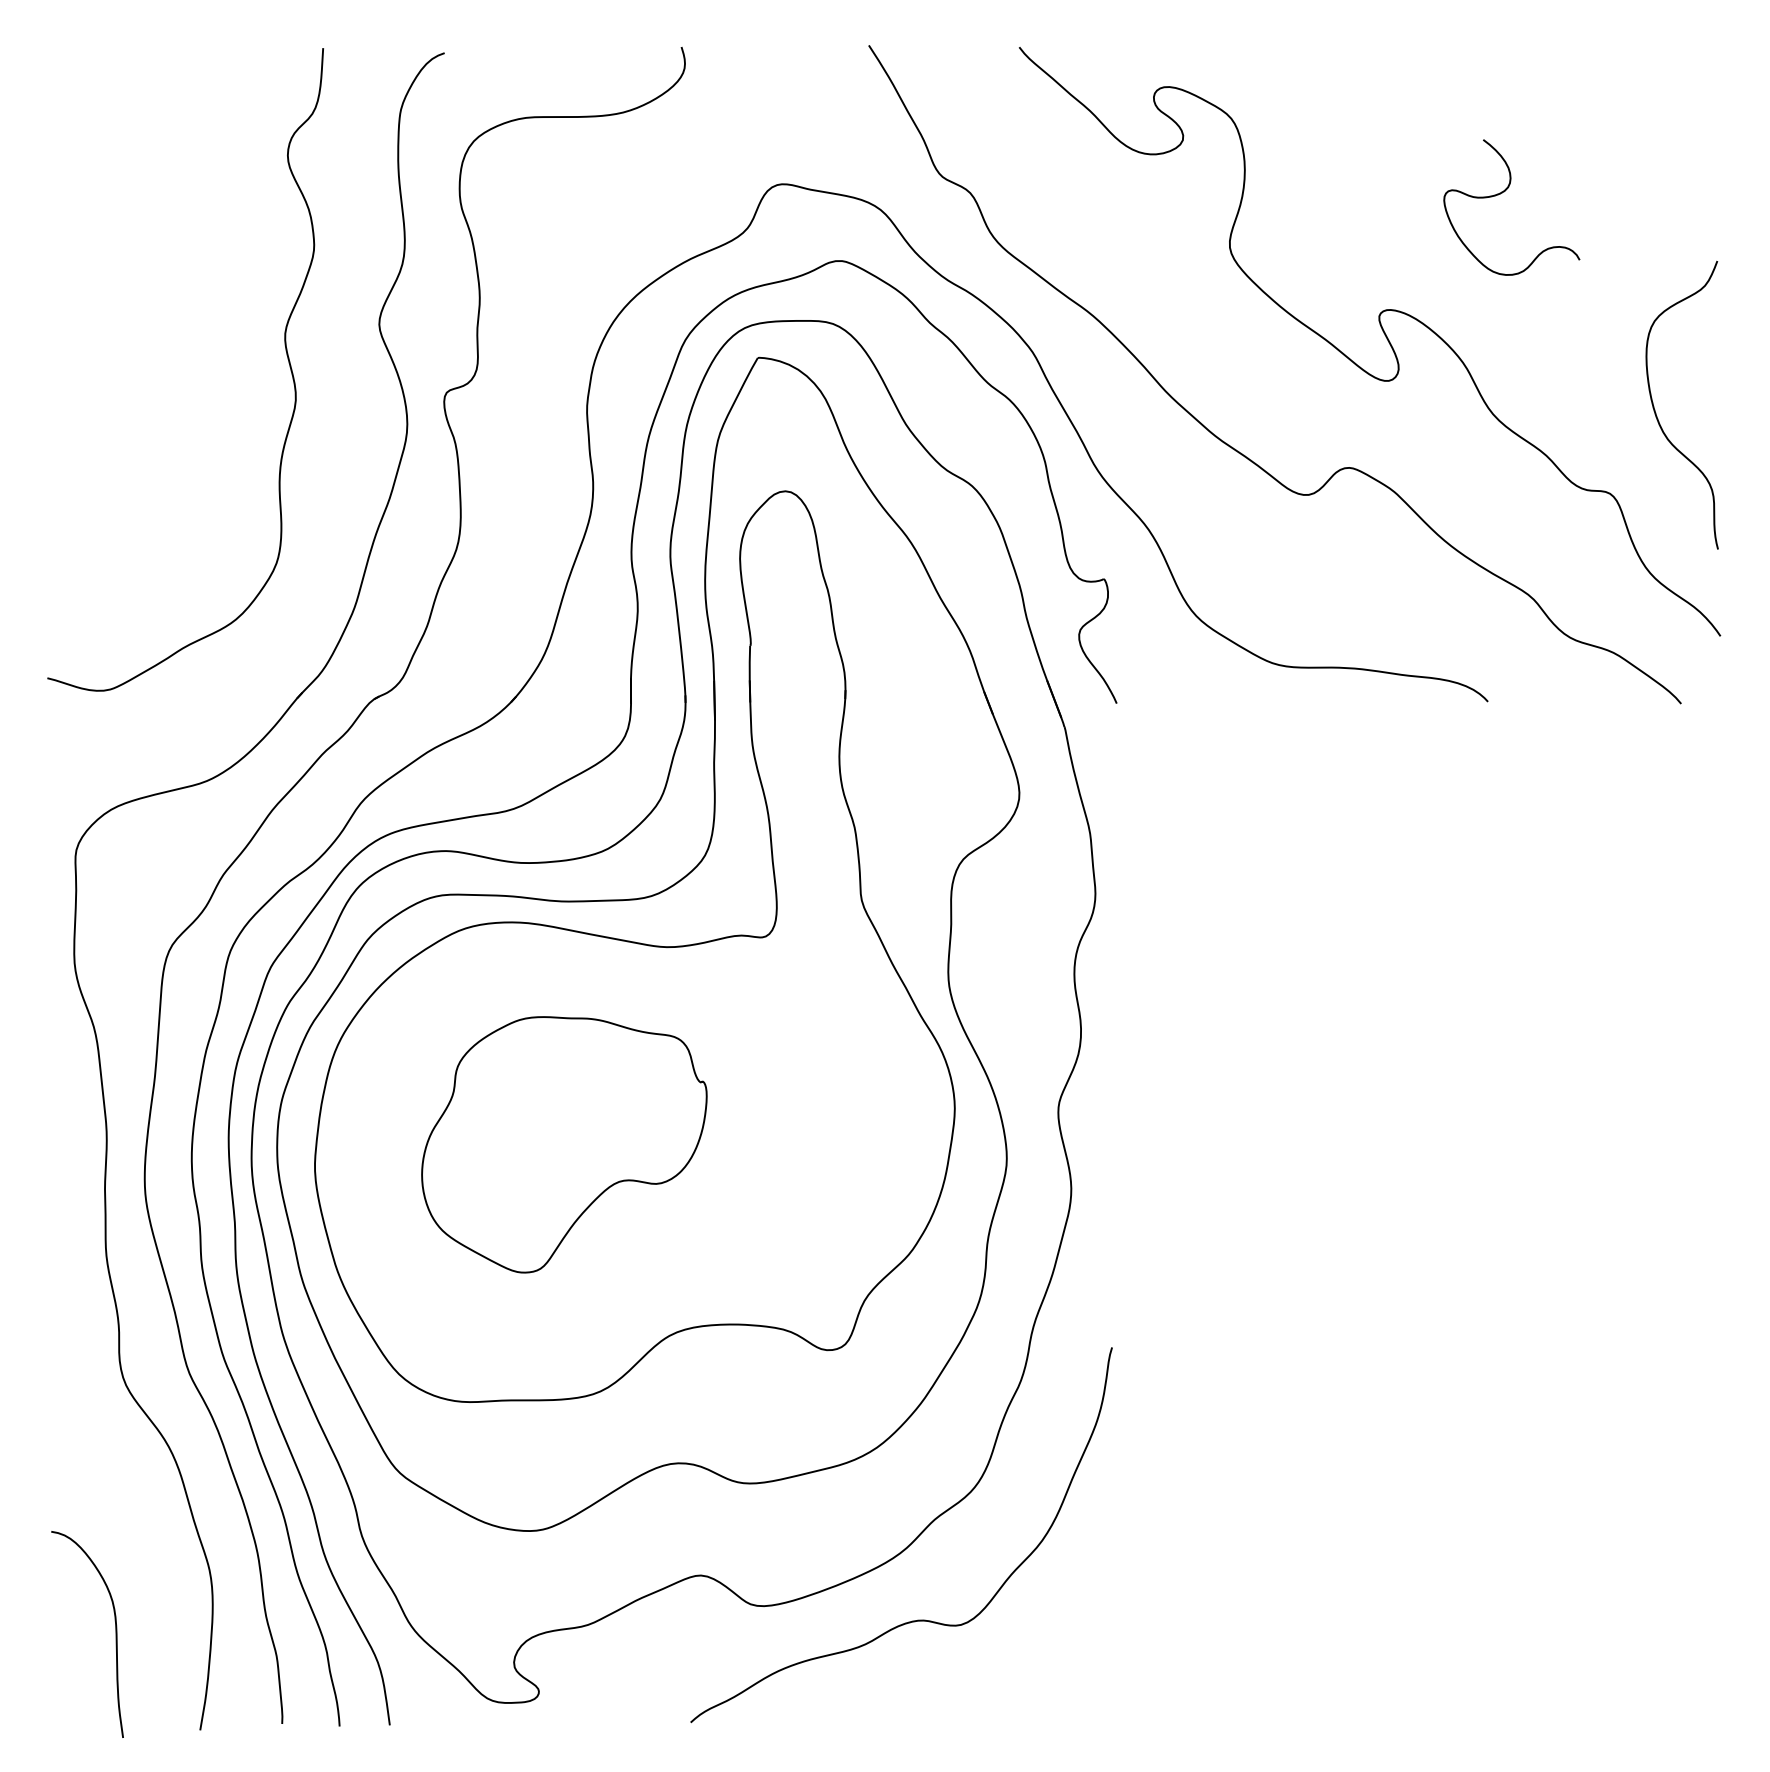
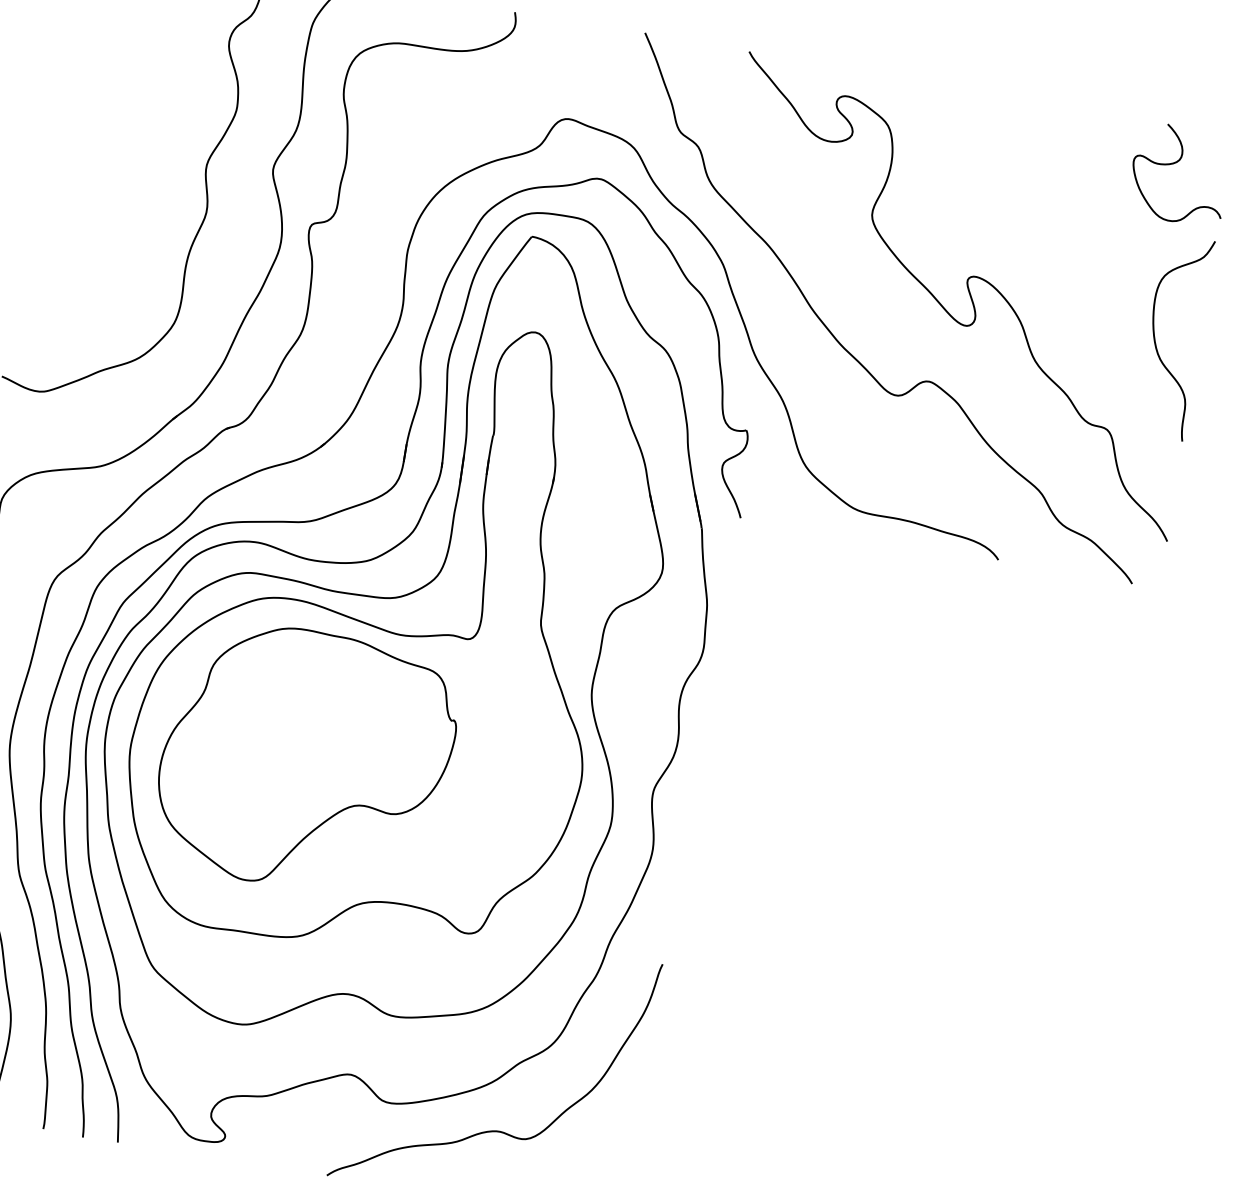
curve: (1504, 192) -> (1176, 163), moved
curve: (1655, 409) -> (1155, 337), moved
part: (564, 1144) -> (306, 759), size x1.43

